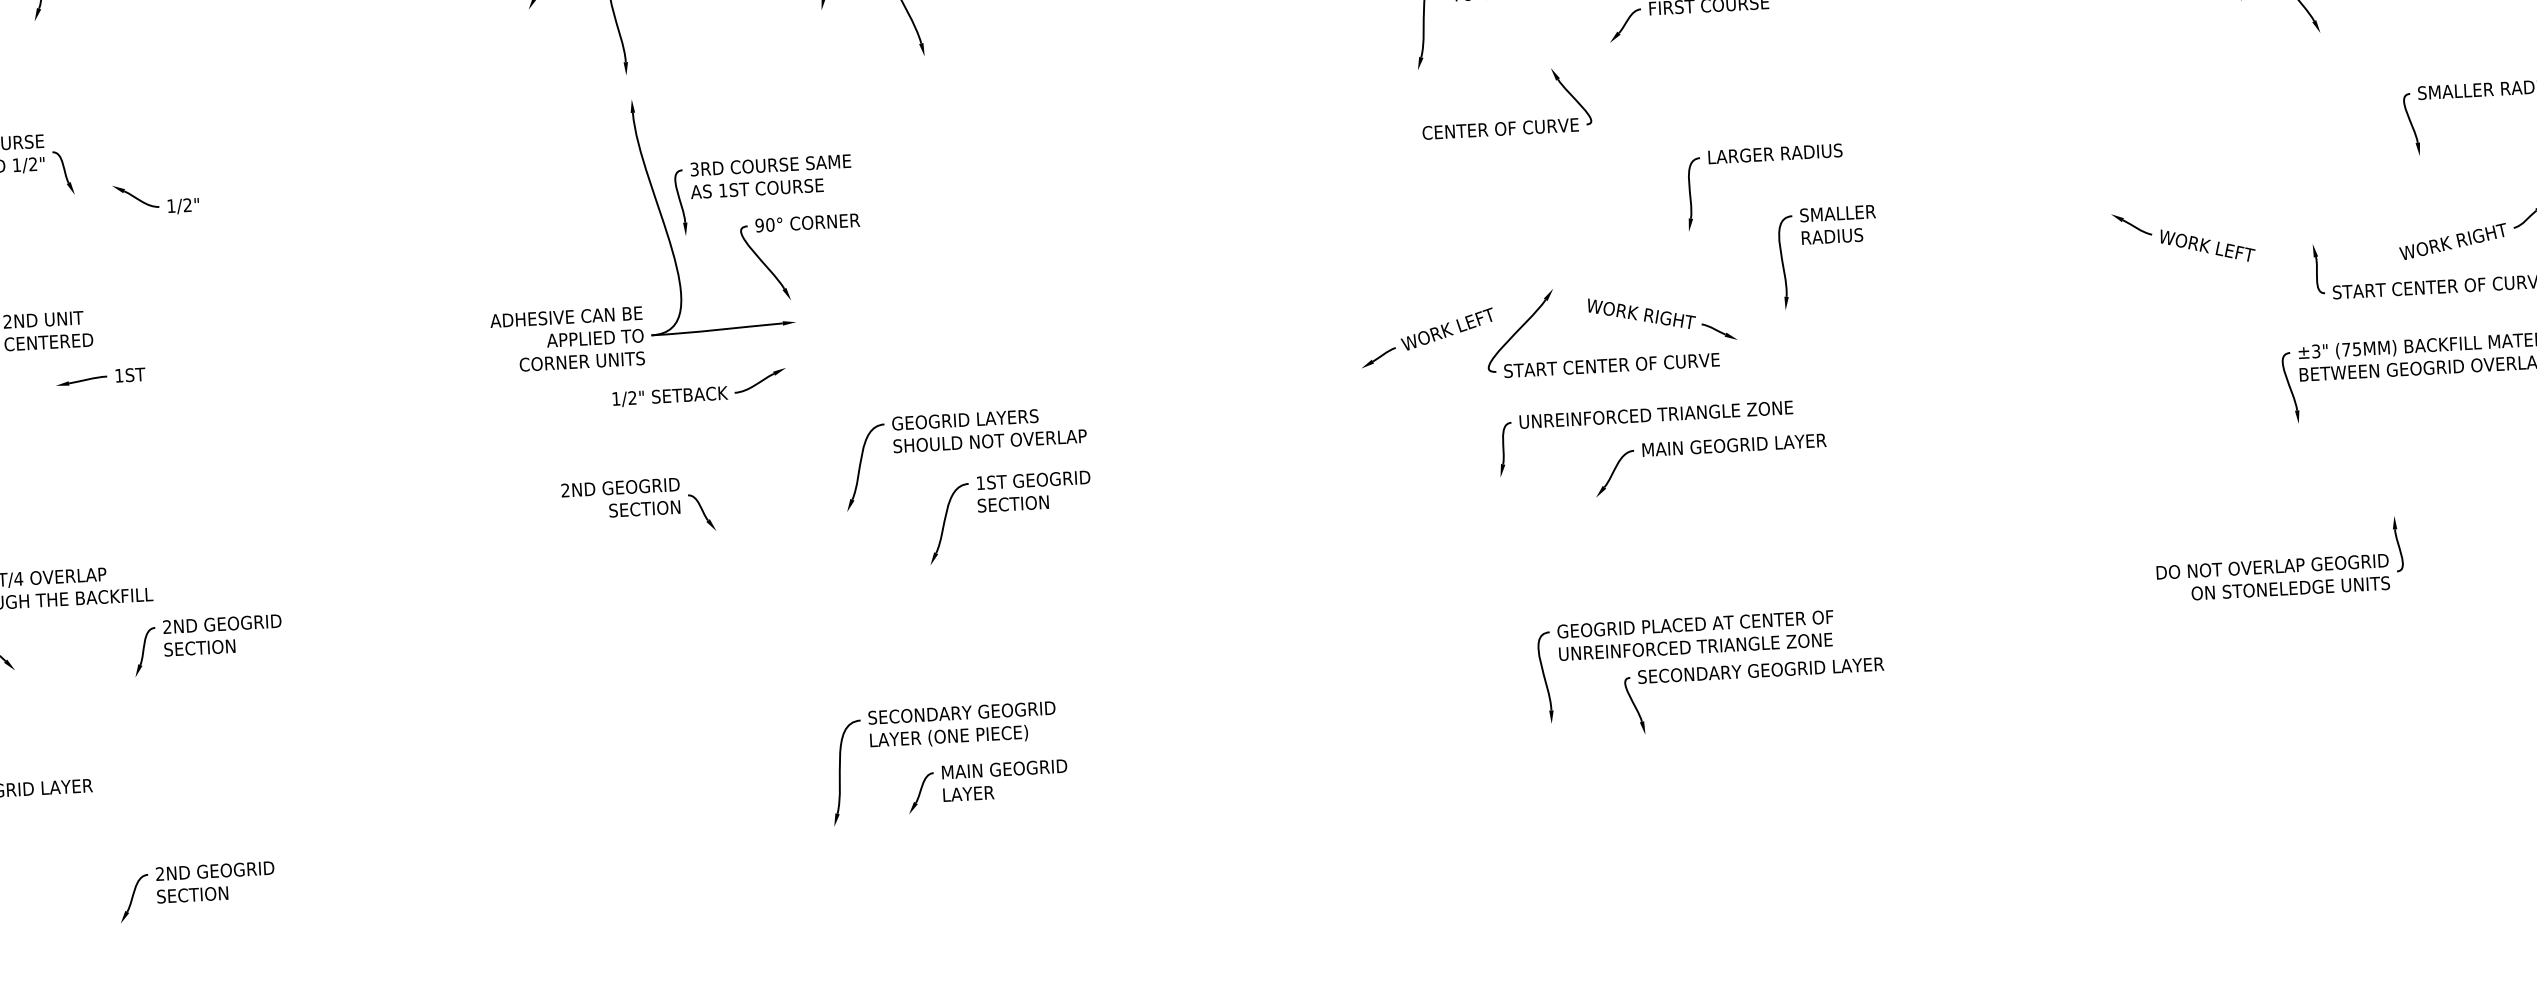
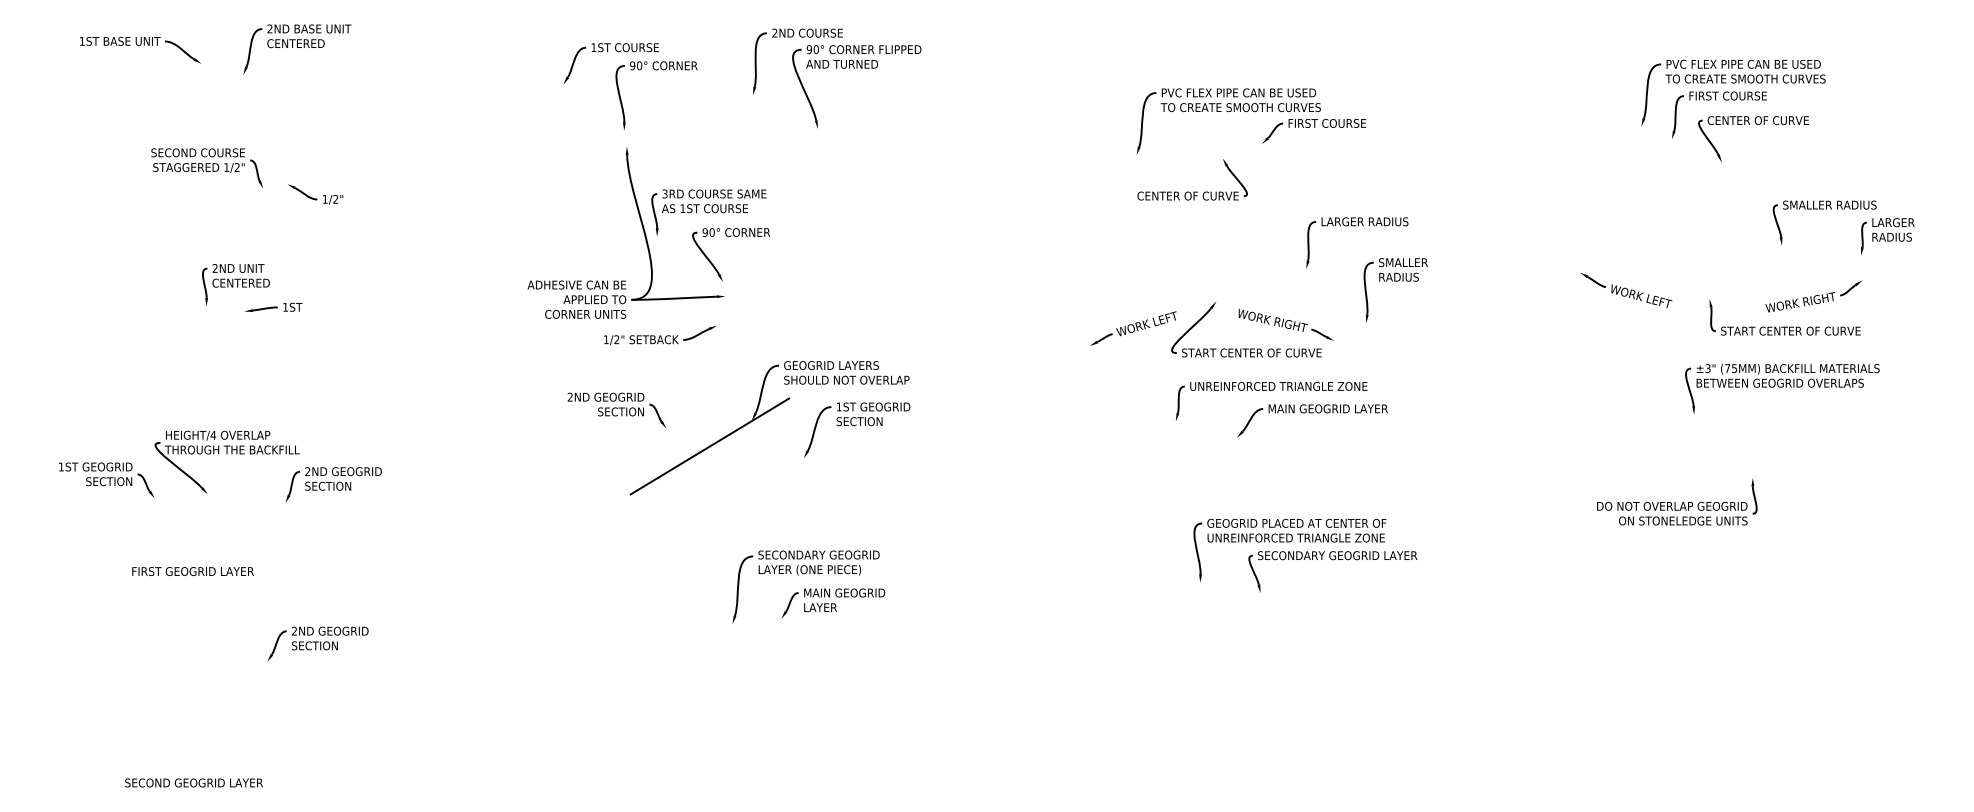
line: (784, 554) -> (709, 446), added

